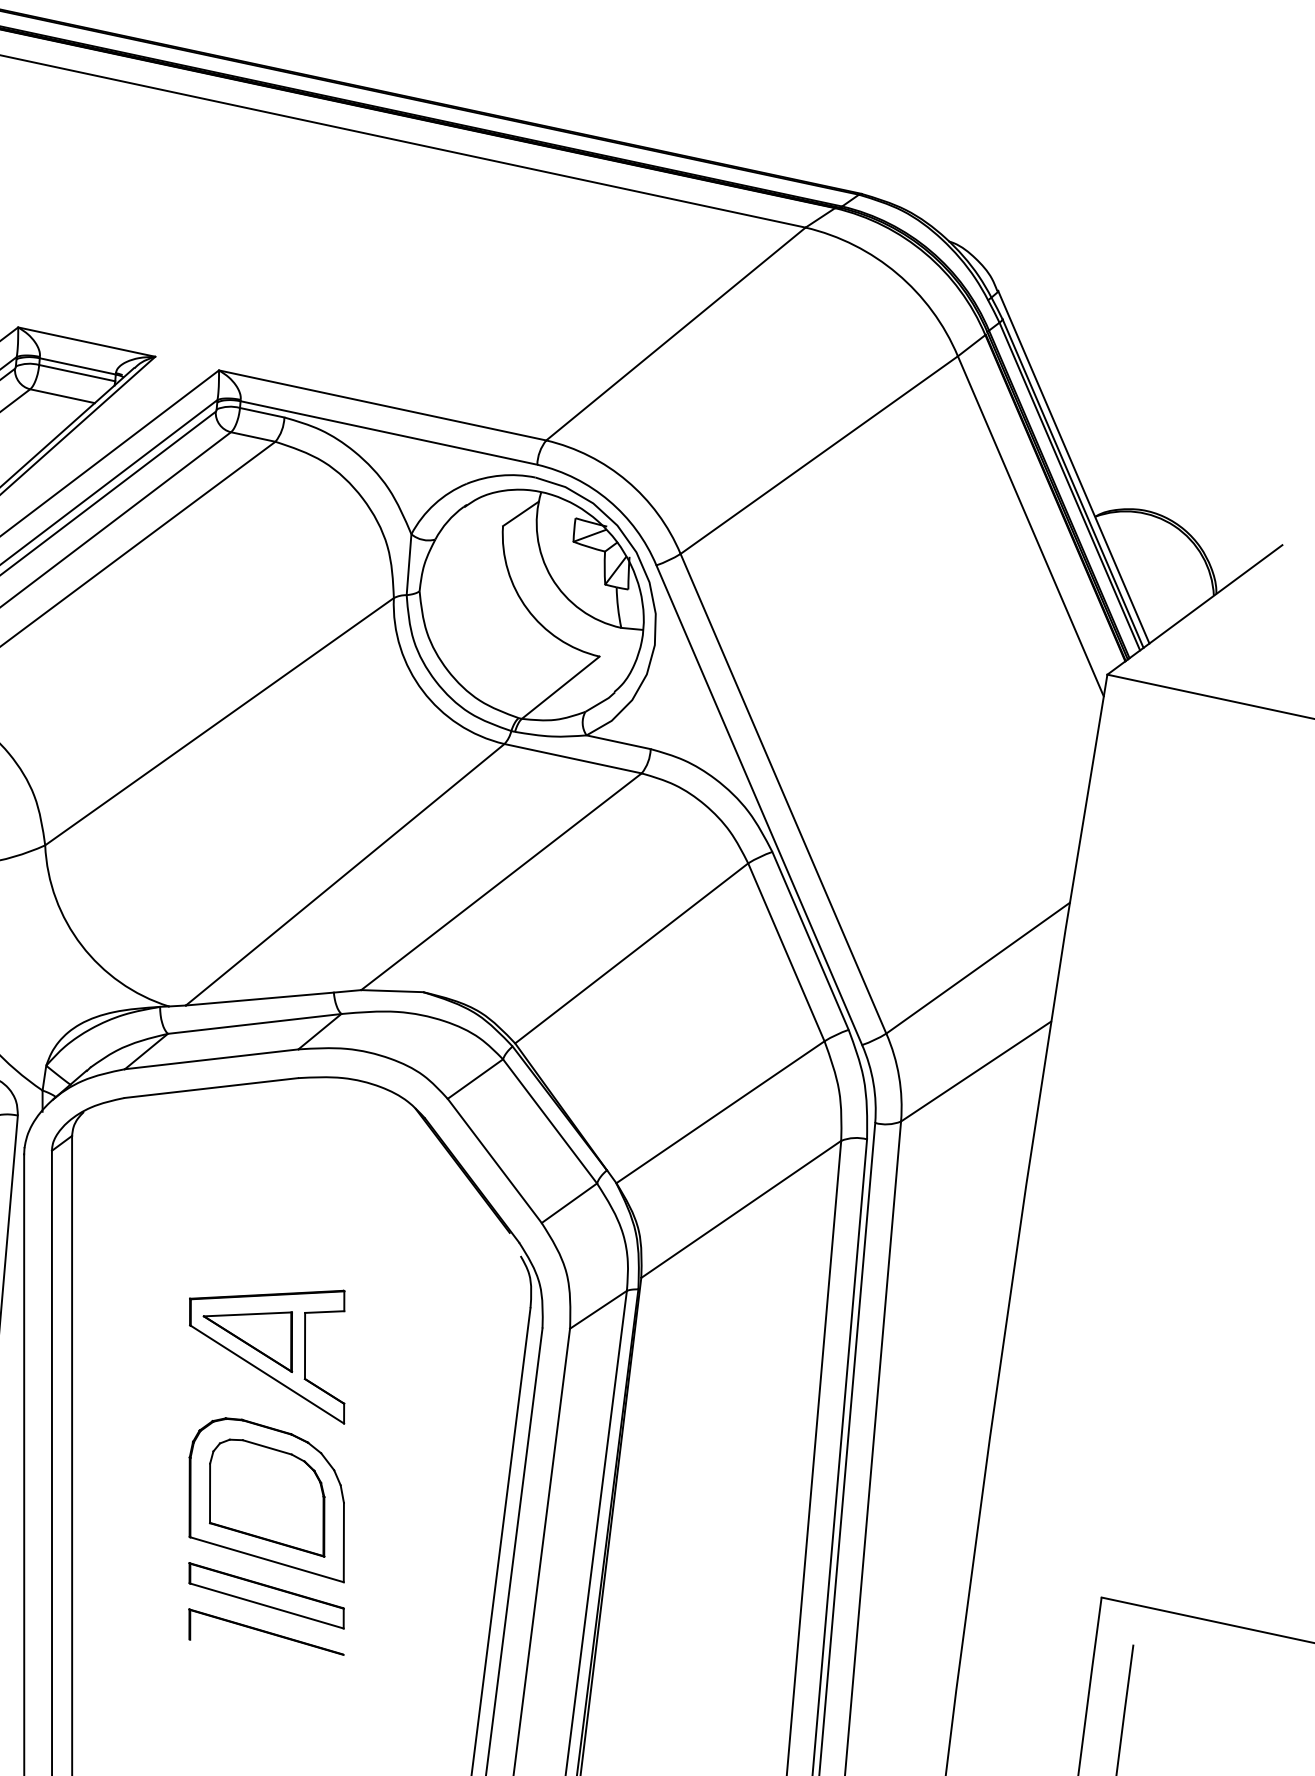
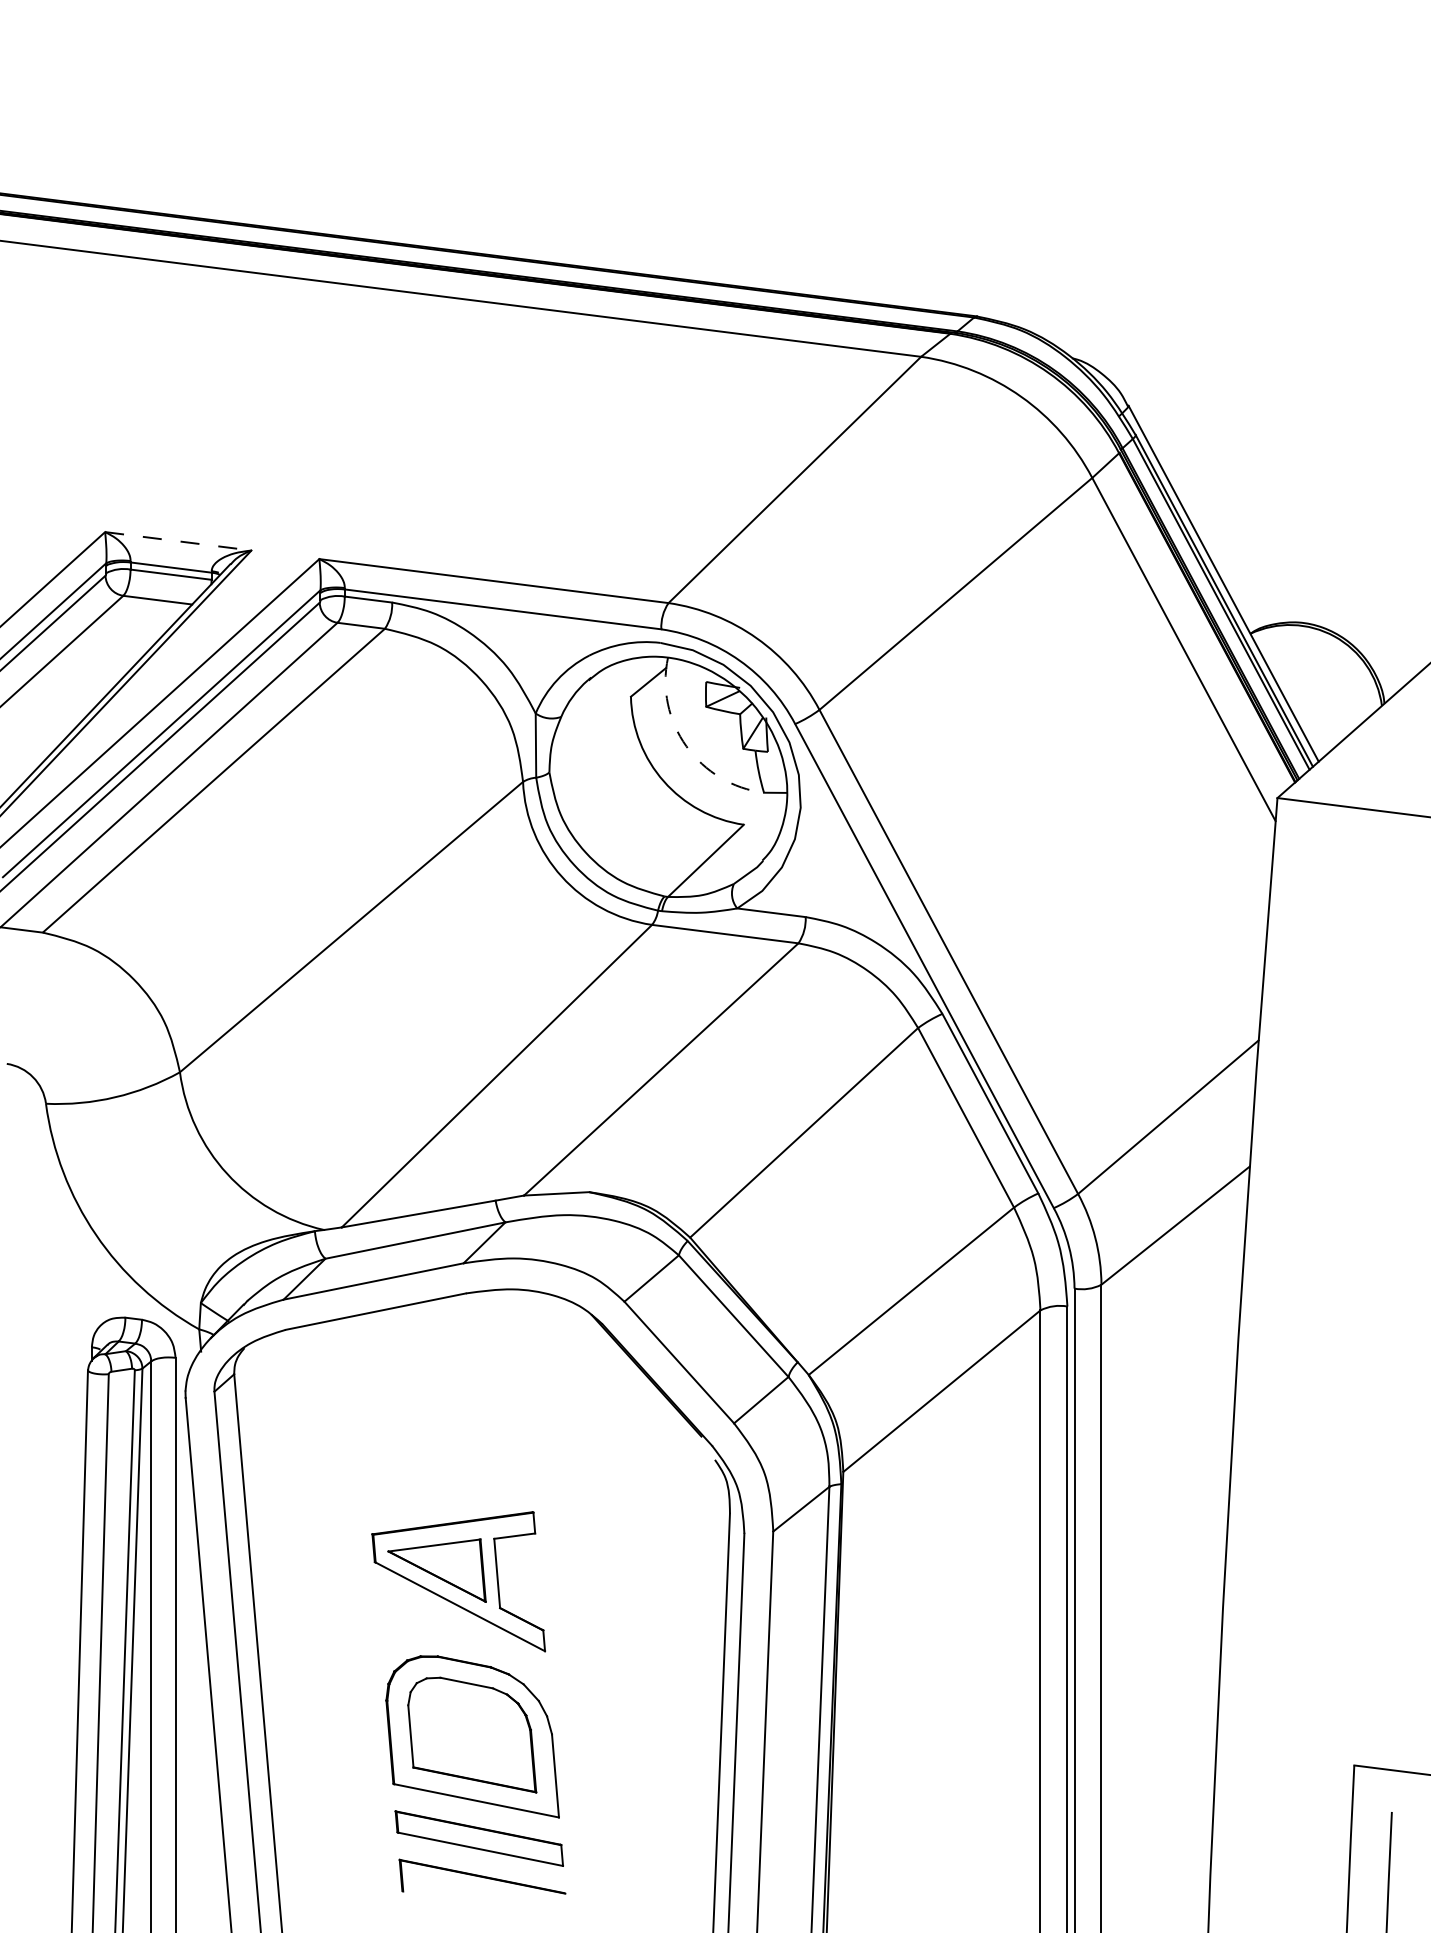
line: (86, 342) -> (178, 541), solid -> dashed
arc: (551, 577) -> (686, 746), solid -> dashed

